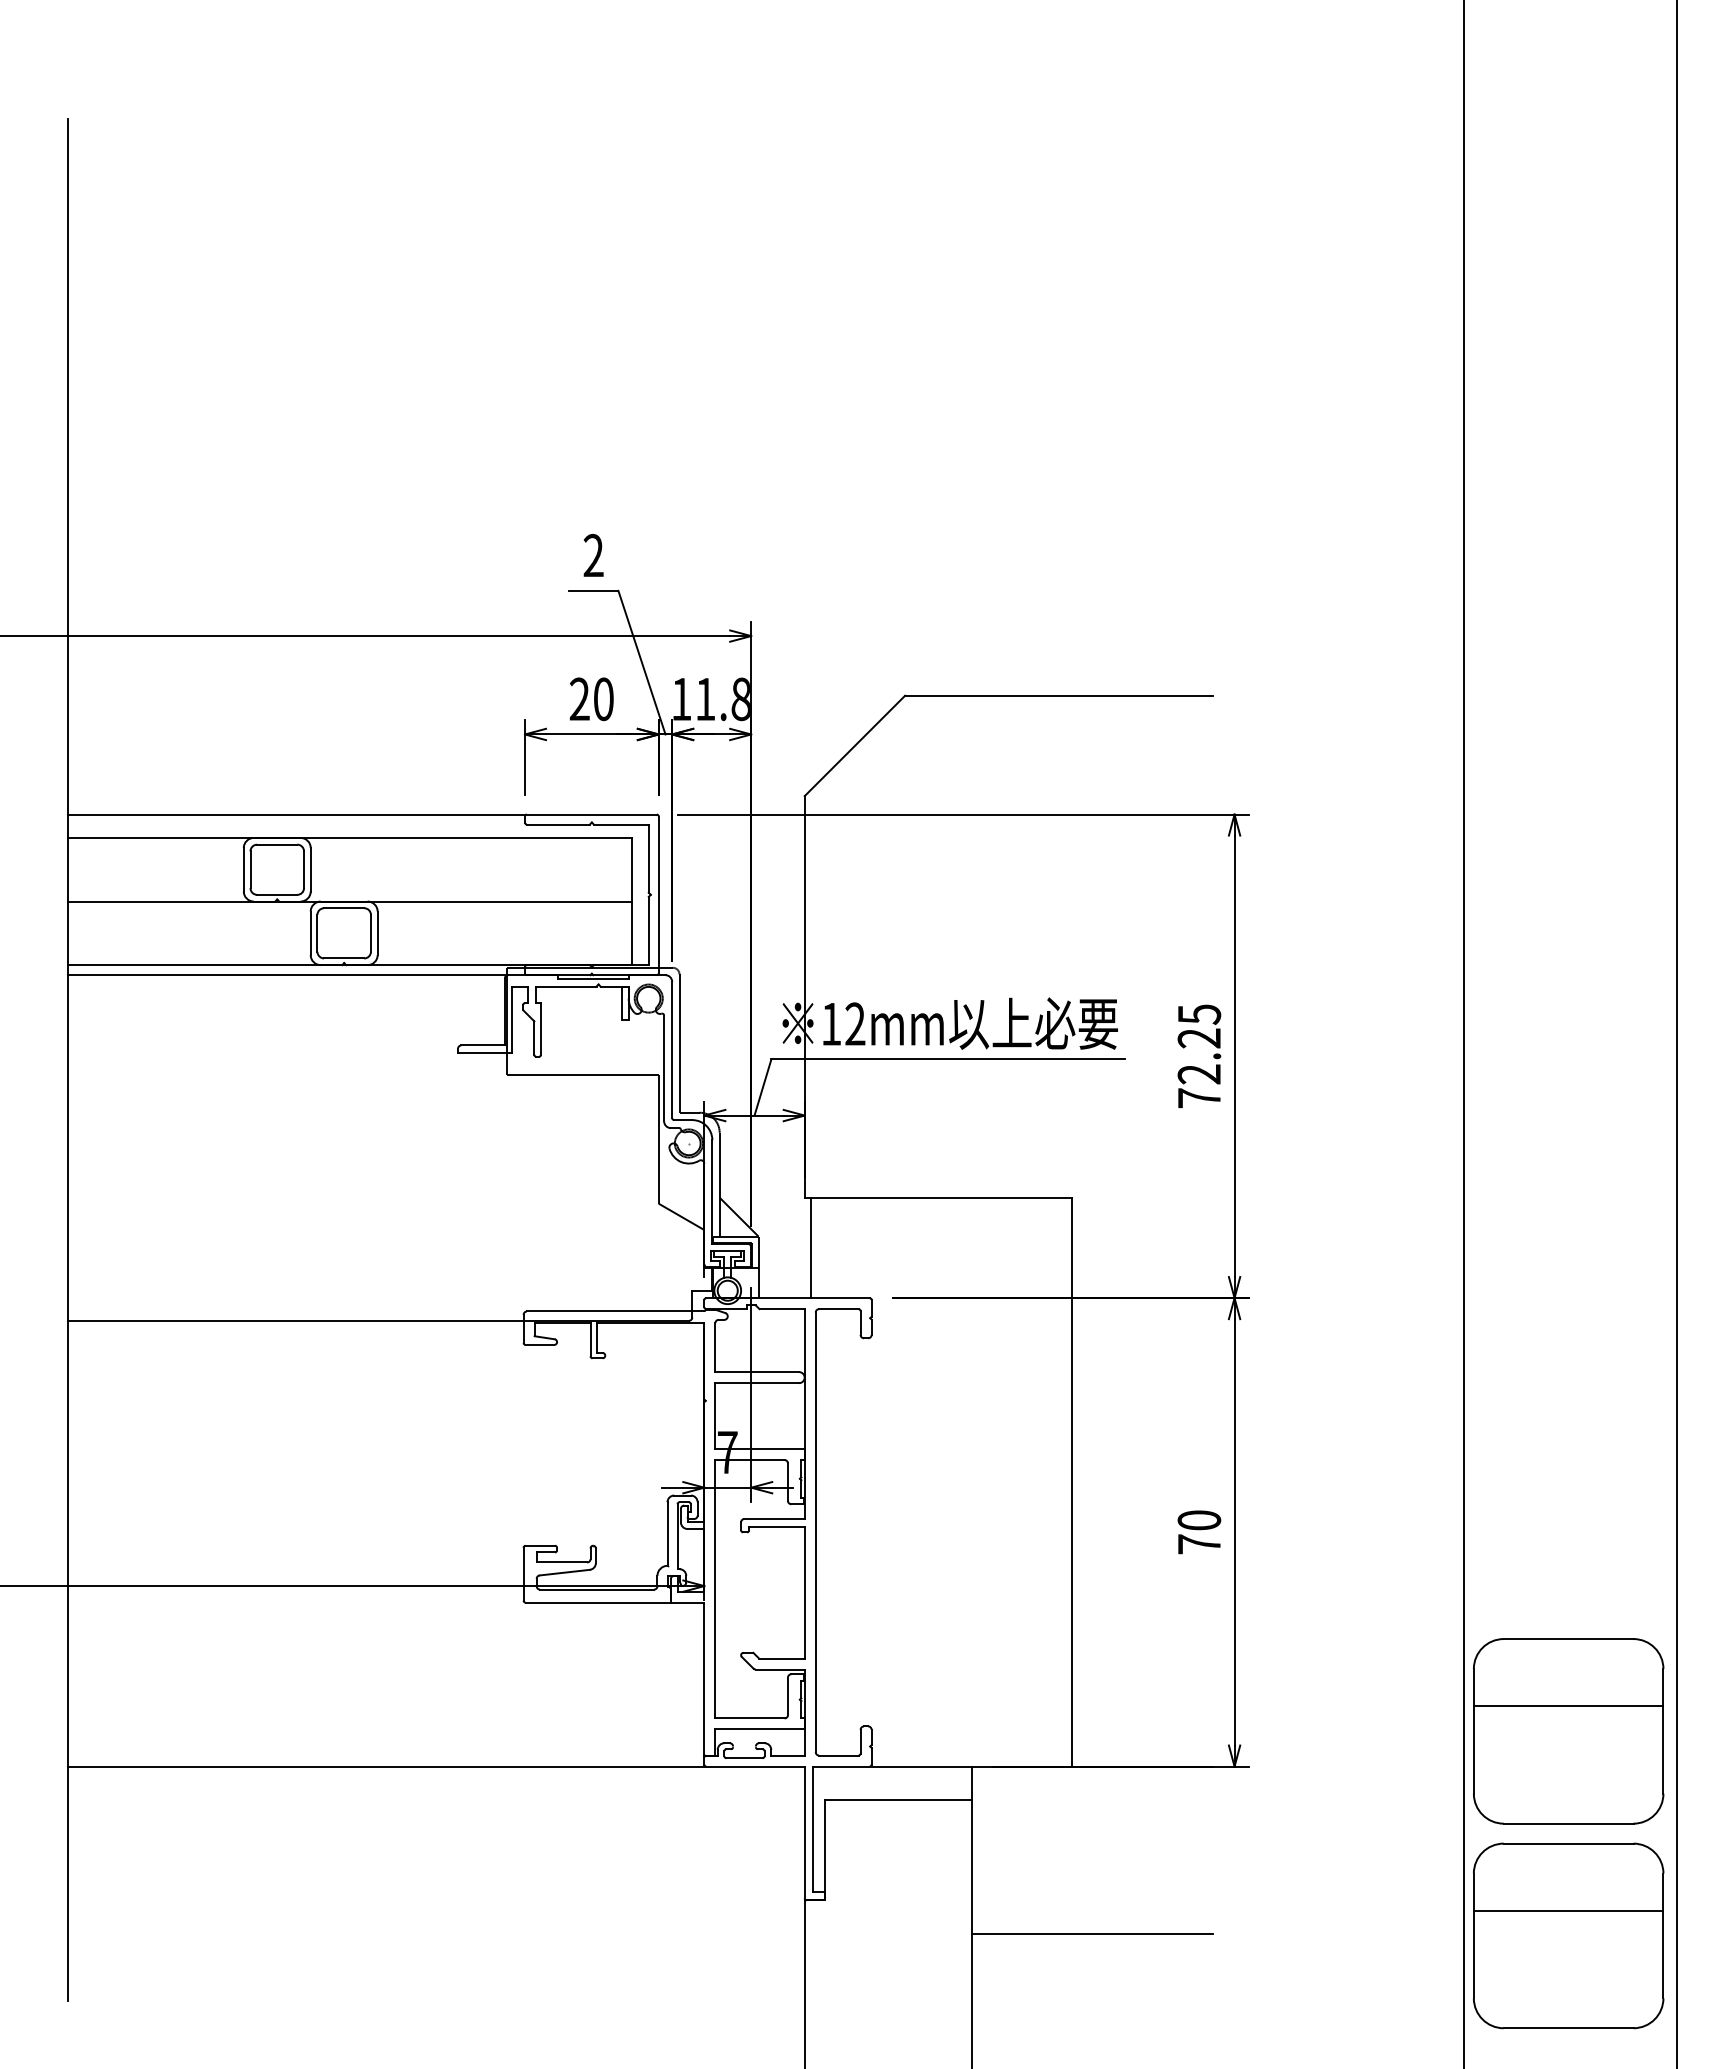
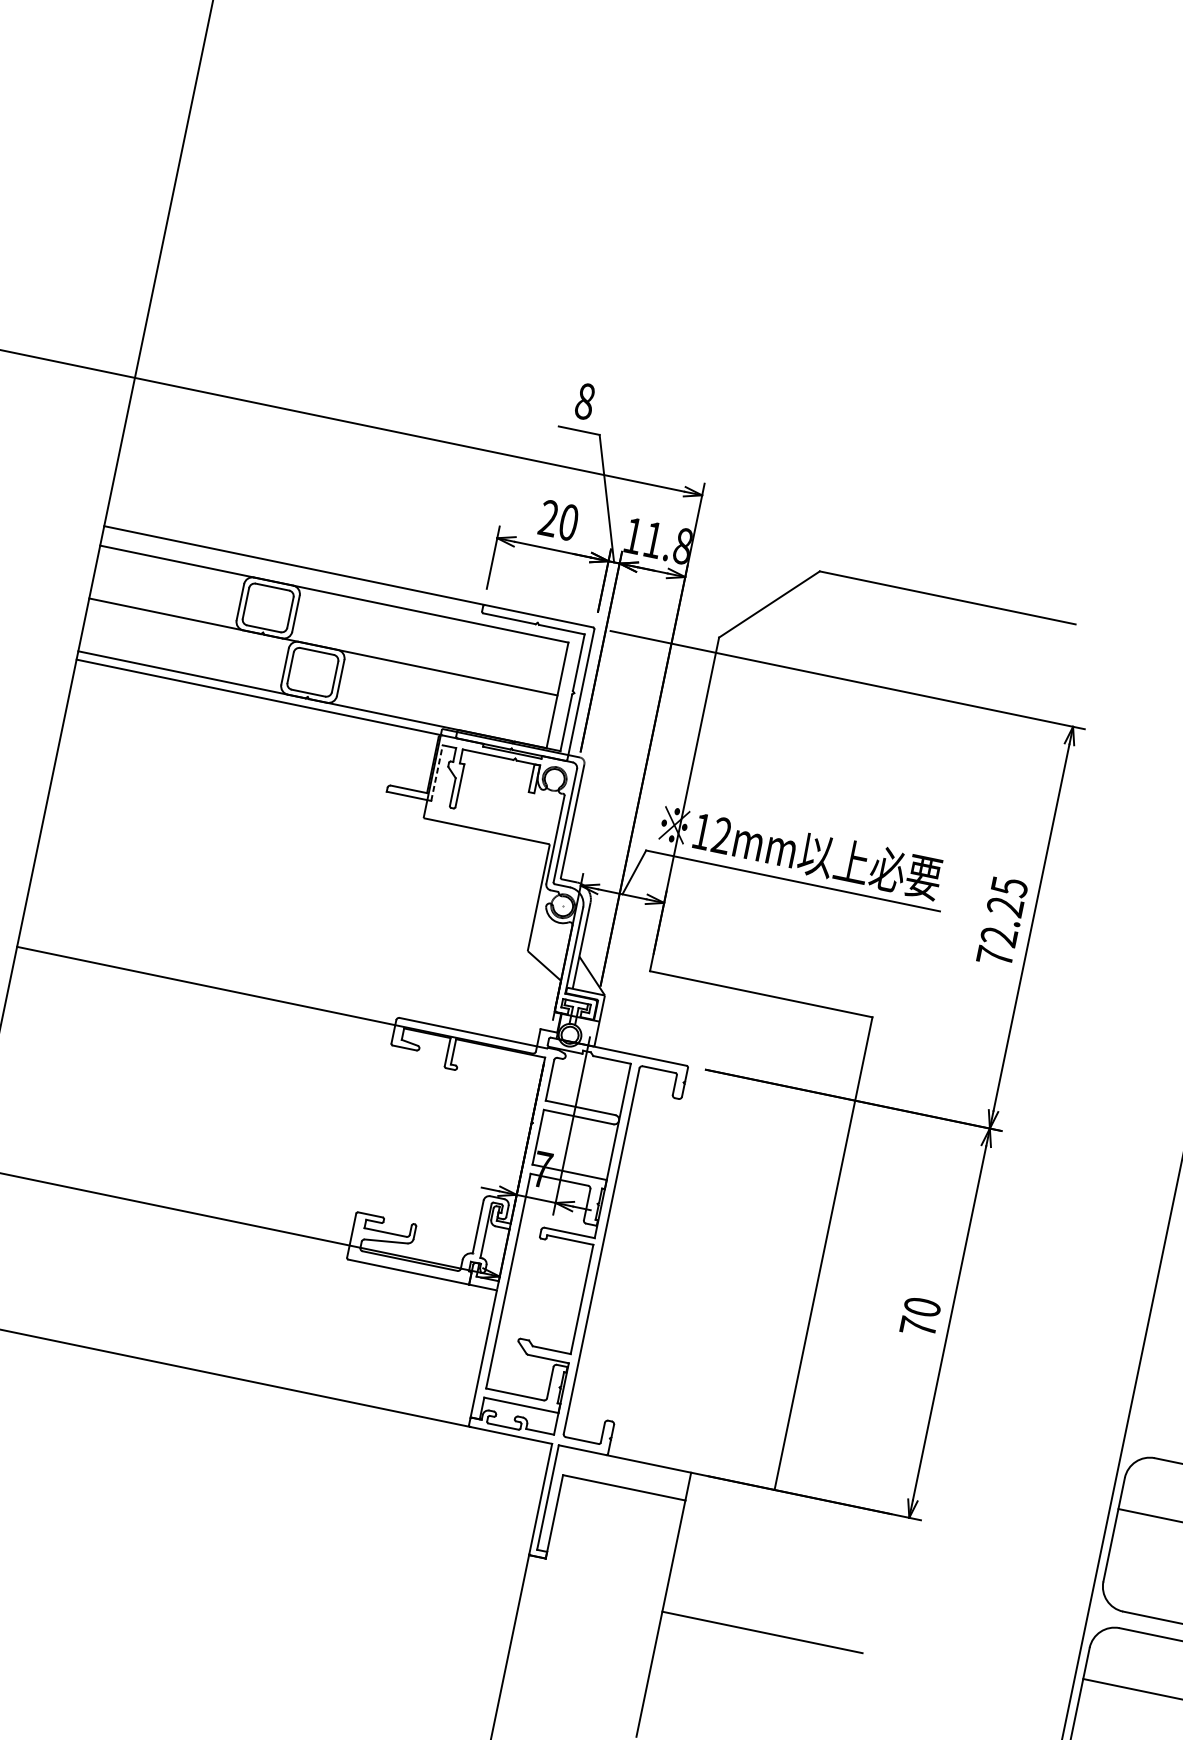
text: (593, 555) -> (585, 401), 2 -> 8
line: (511, 1019) -> (437, 772), solid -> dashed
line: (811, 1247) -> (647, 1013), removed

